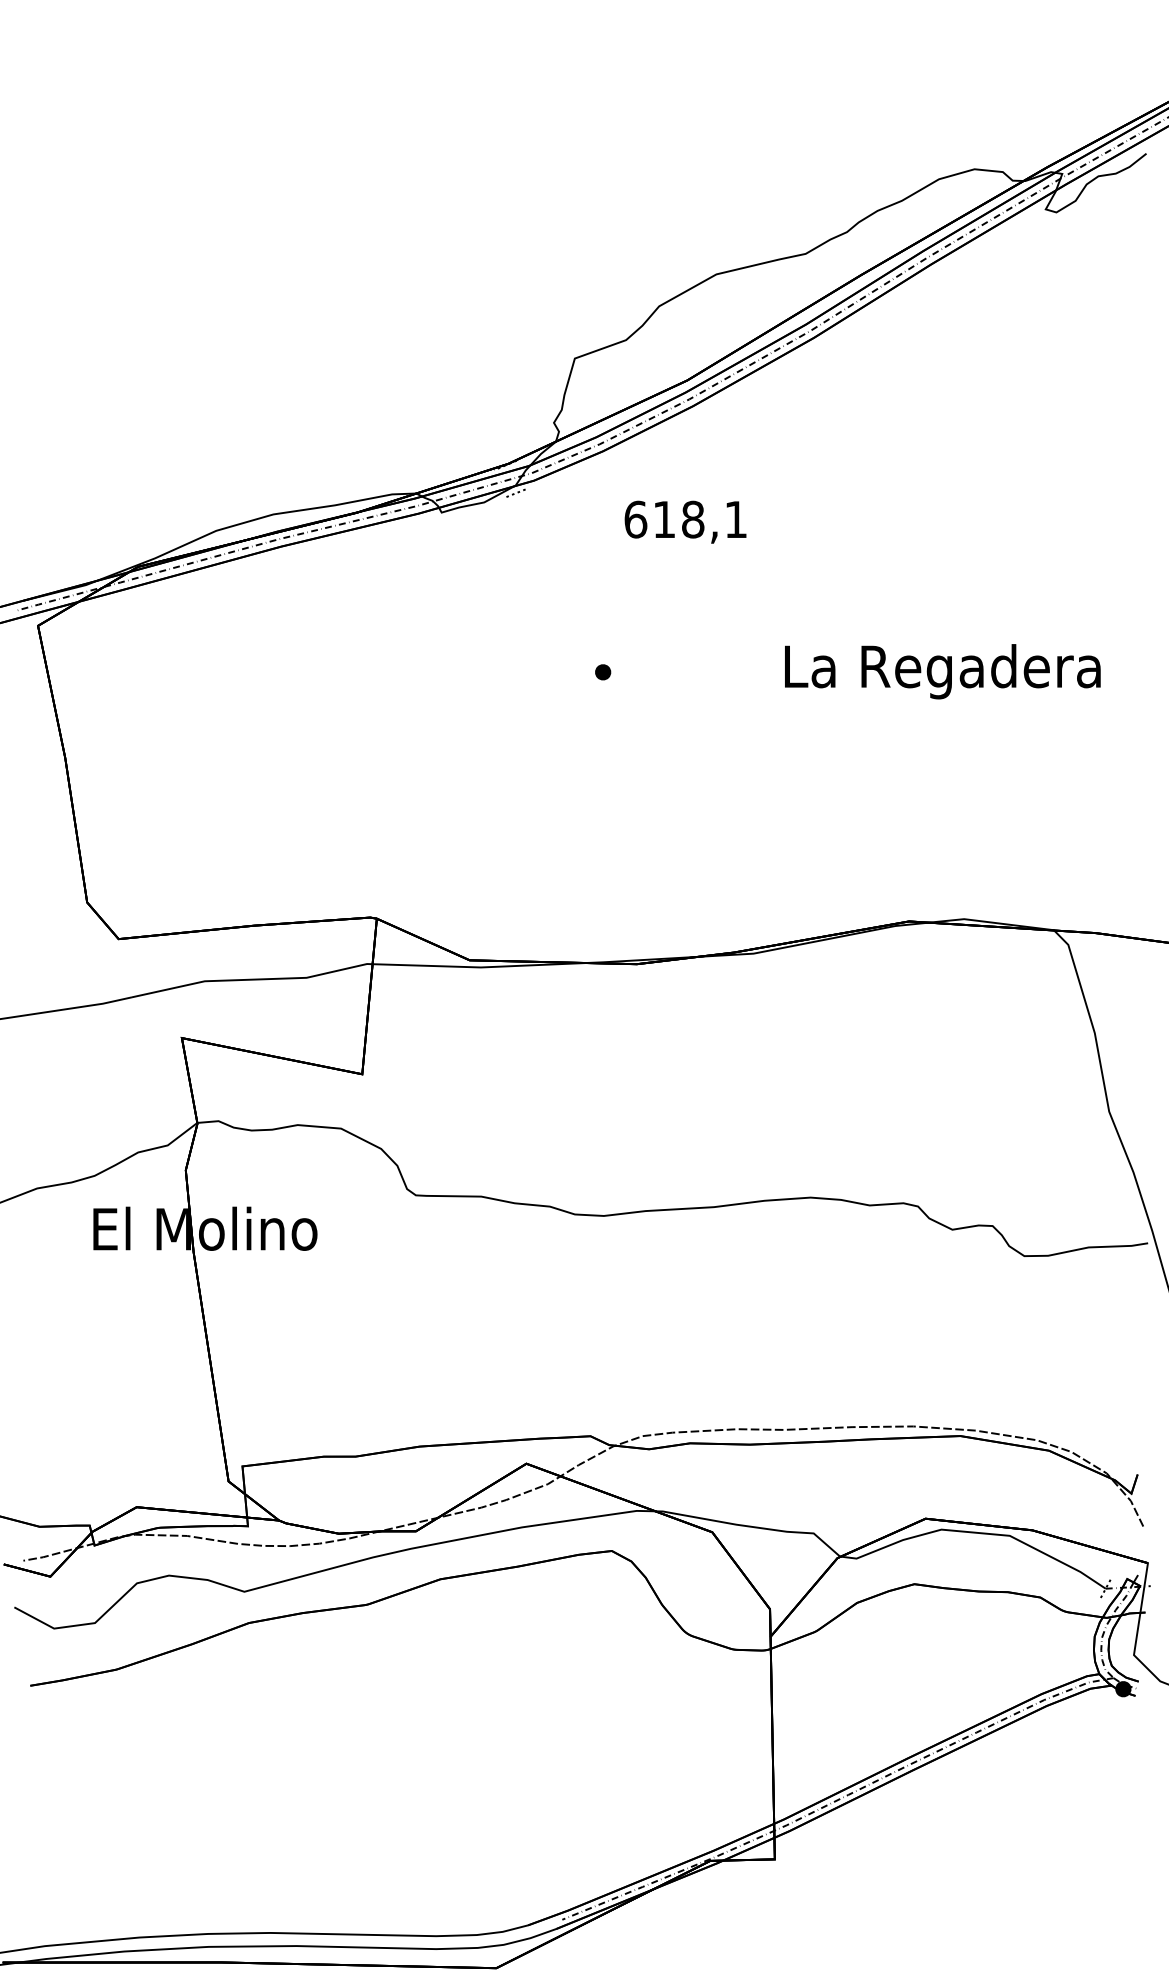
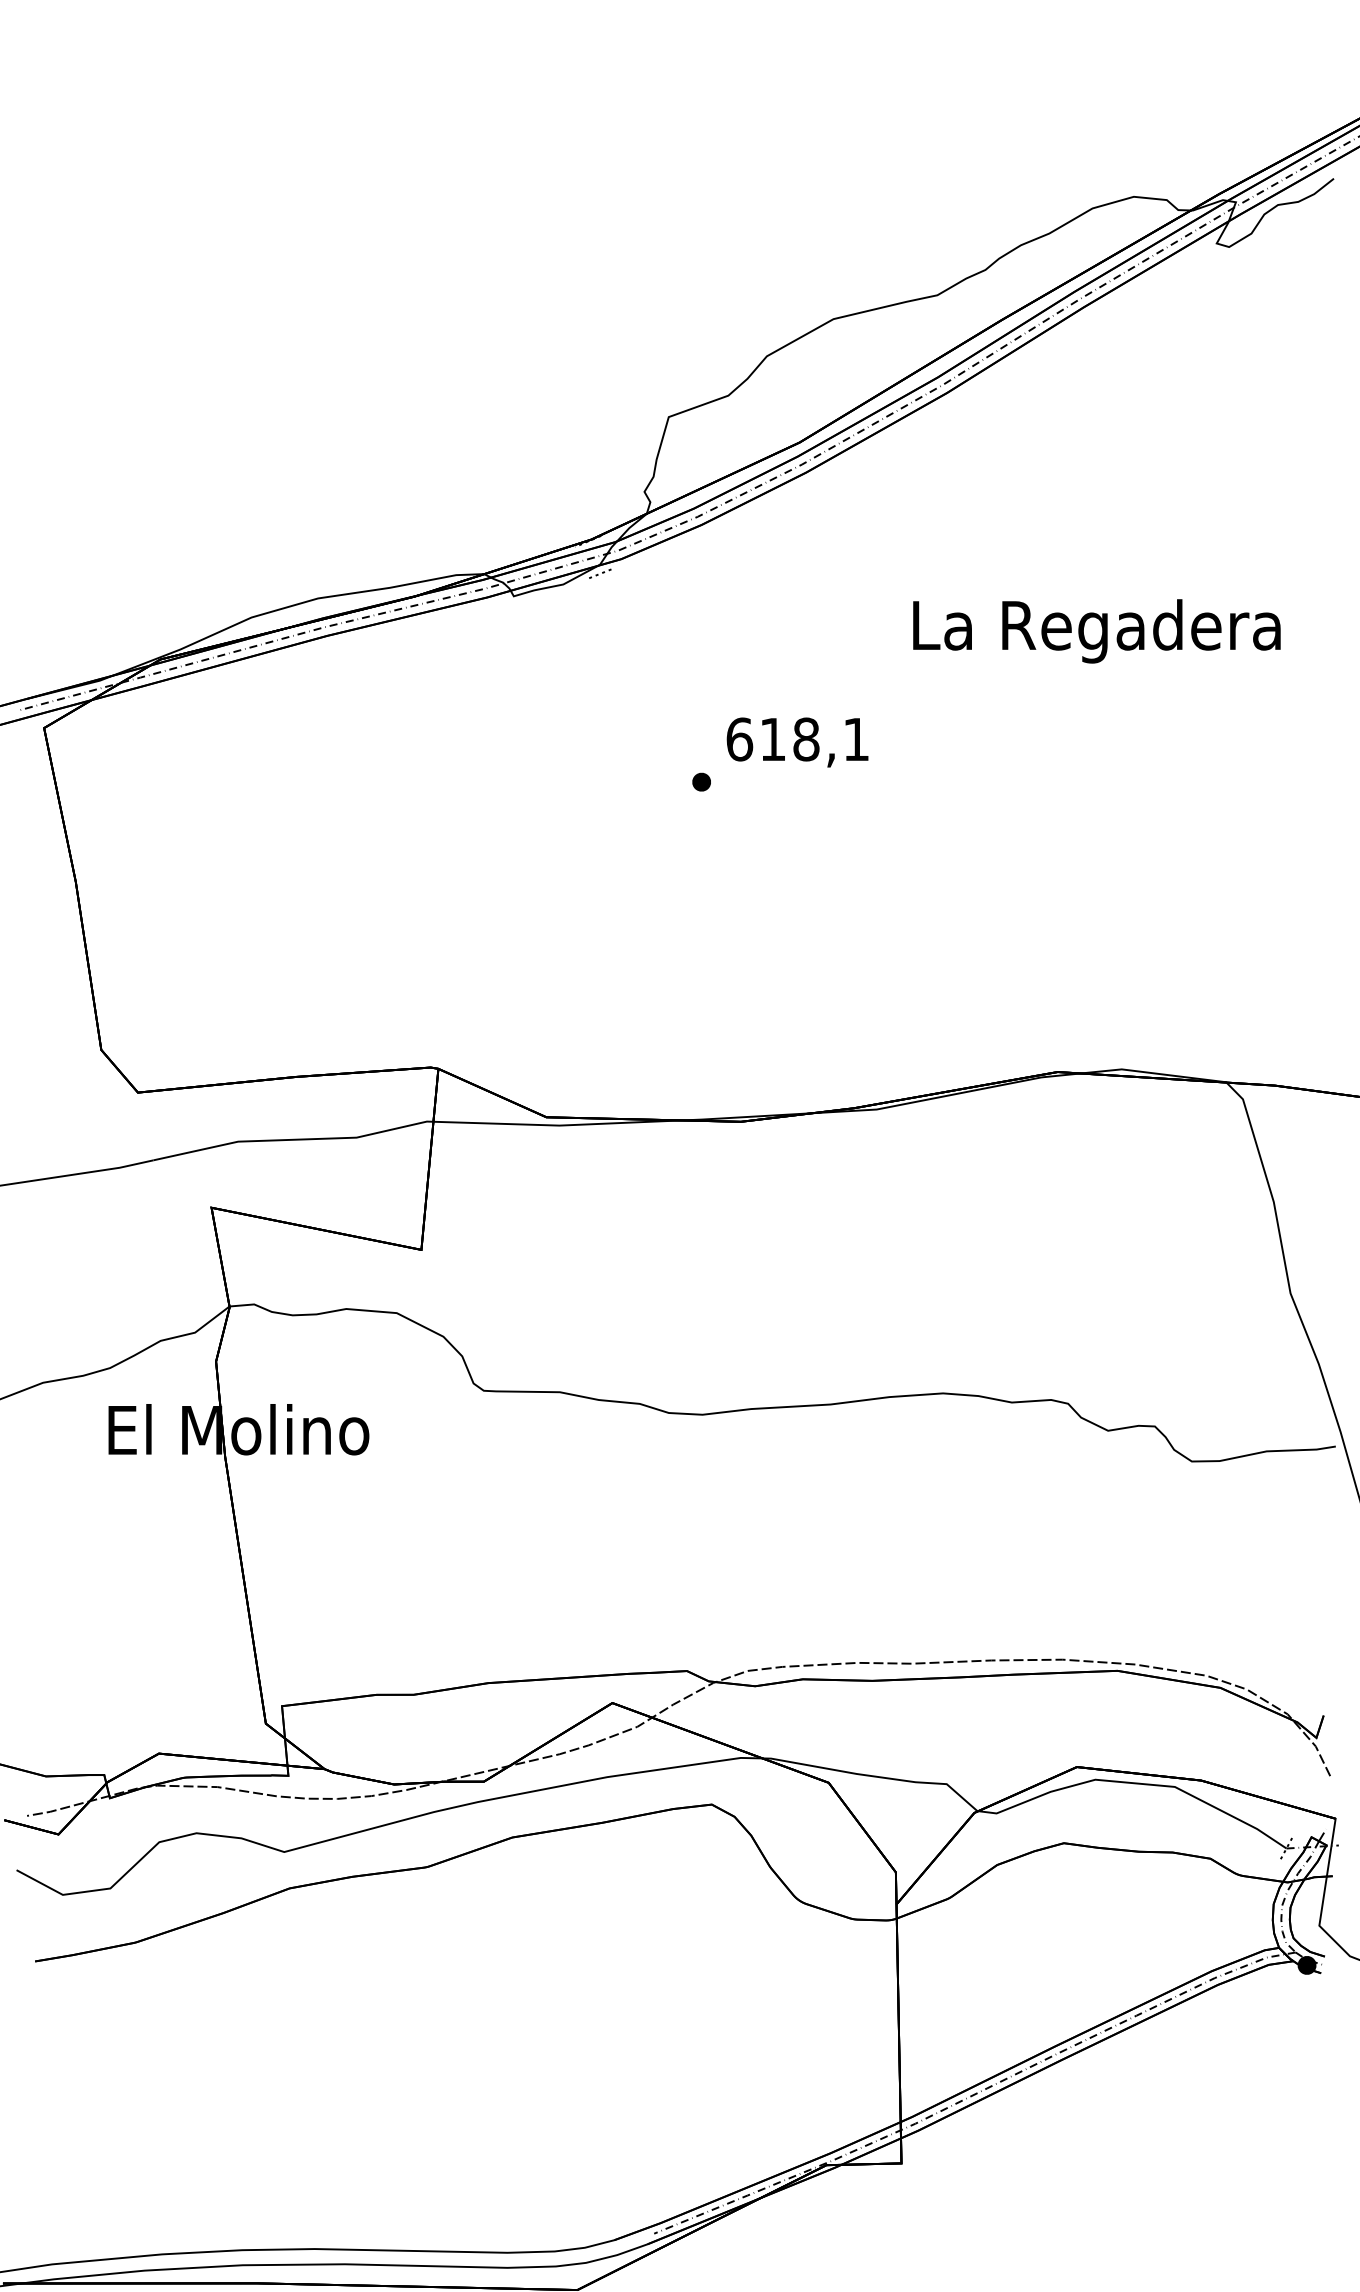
text: (685, 521) -> (797, 741), moved
text: (942, 671) -> (1096, 631), moved

